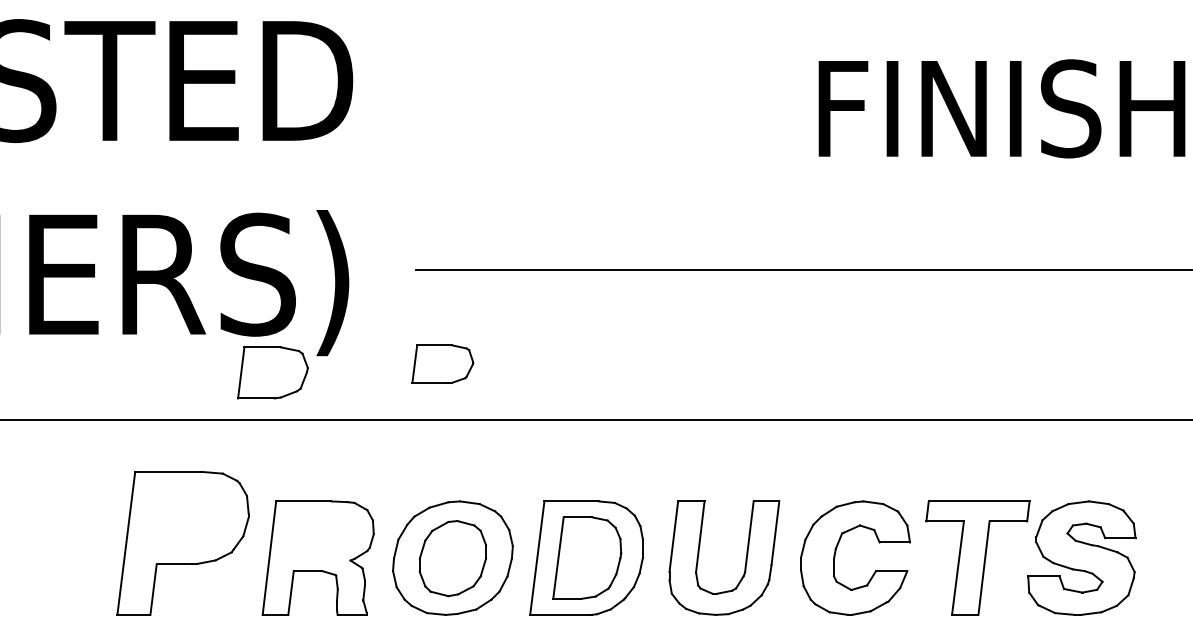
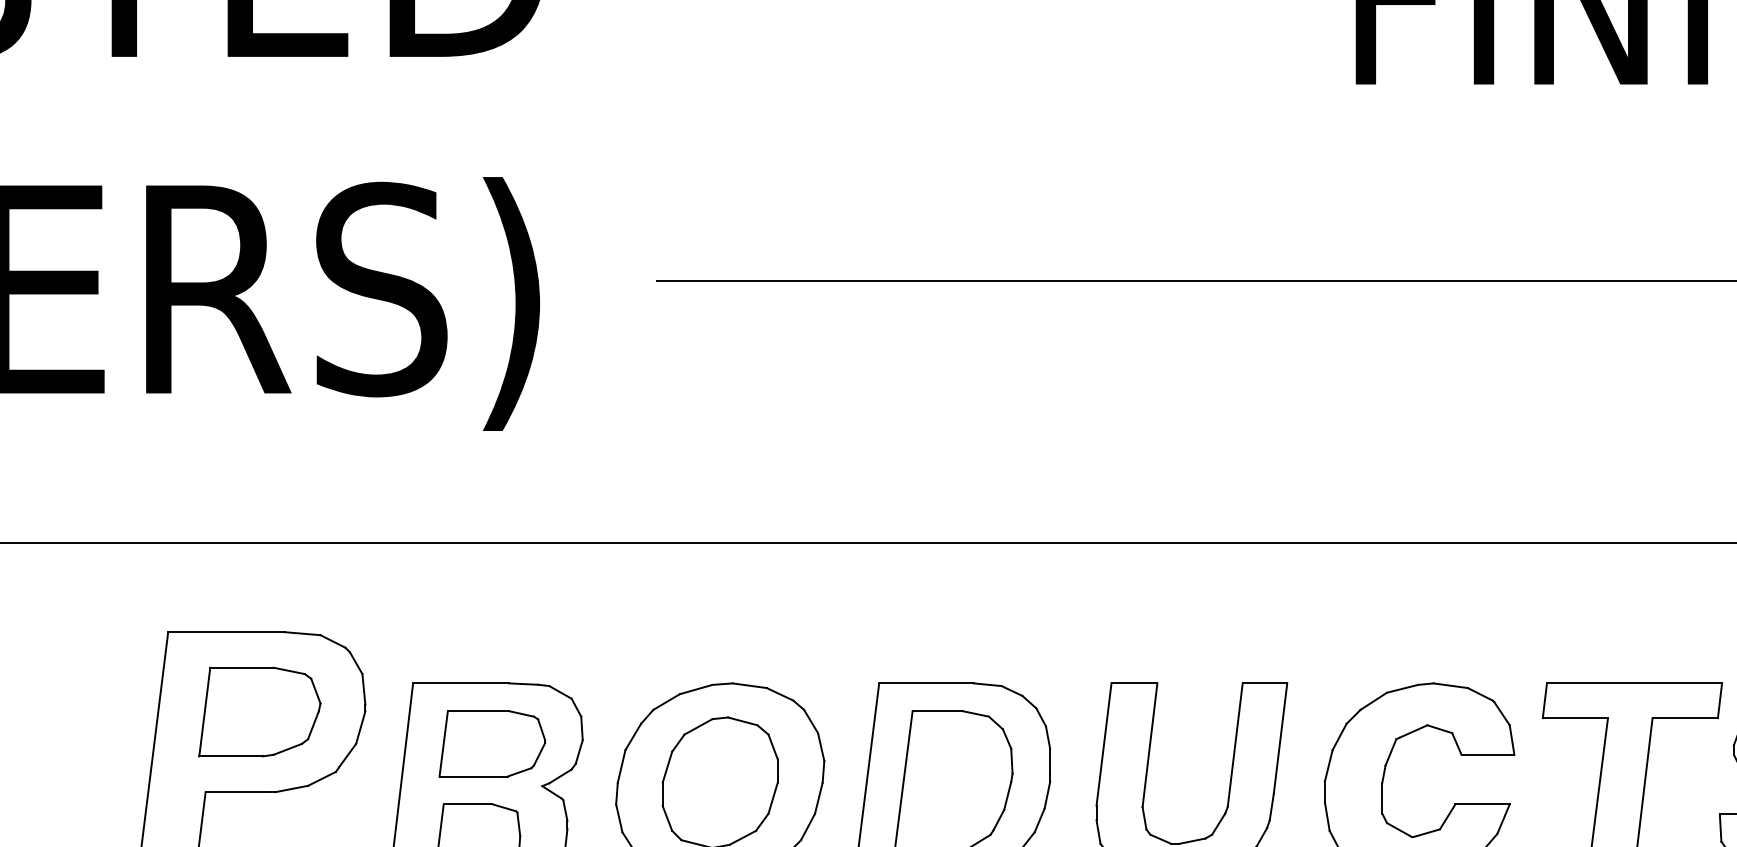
part: (442, 363) -> (491, 742), moved
part: (272, 372) -> (259, 711), moved

